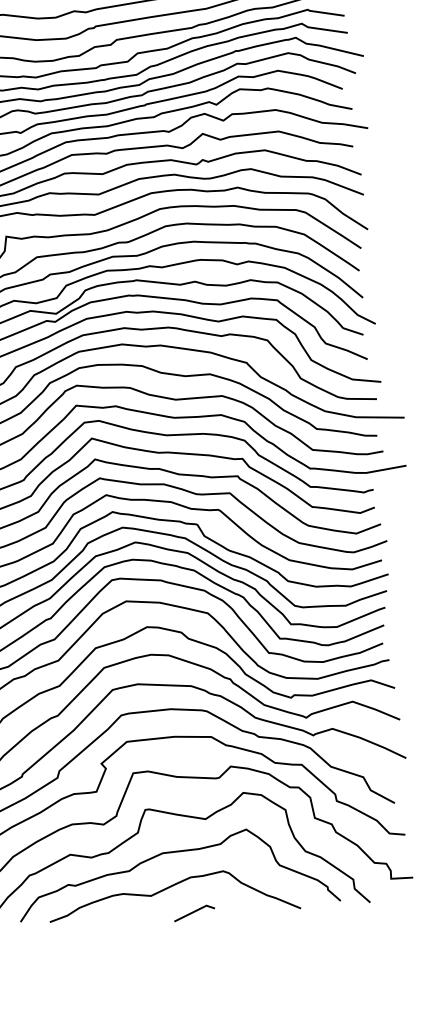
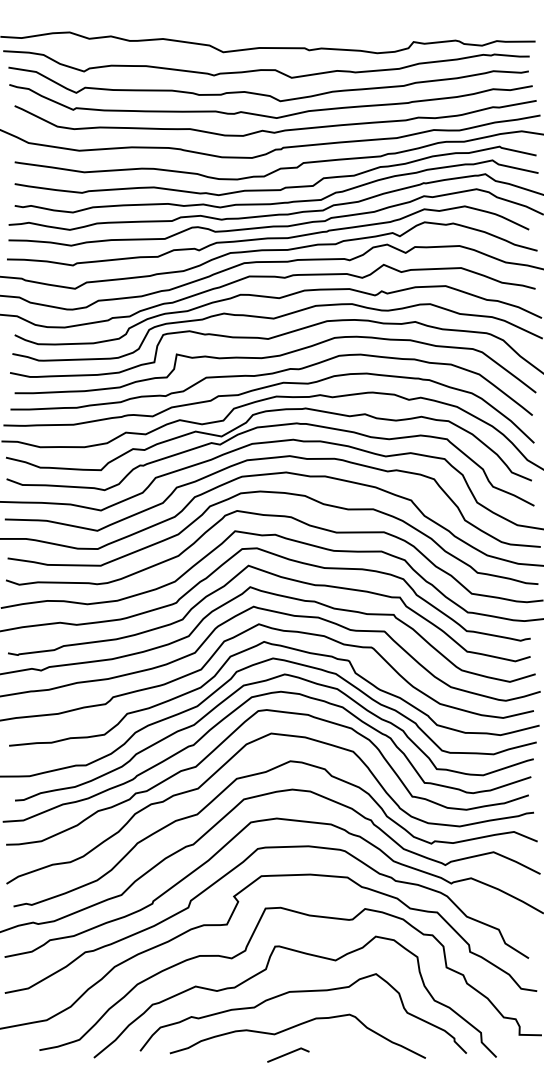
line: (194, 912) -> (288, 1054), moved

